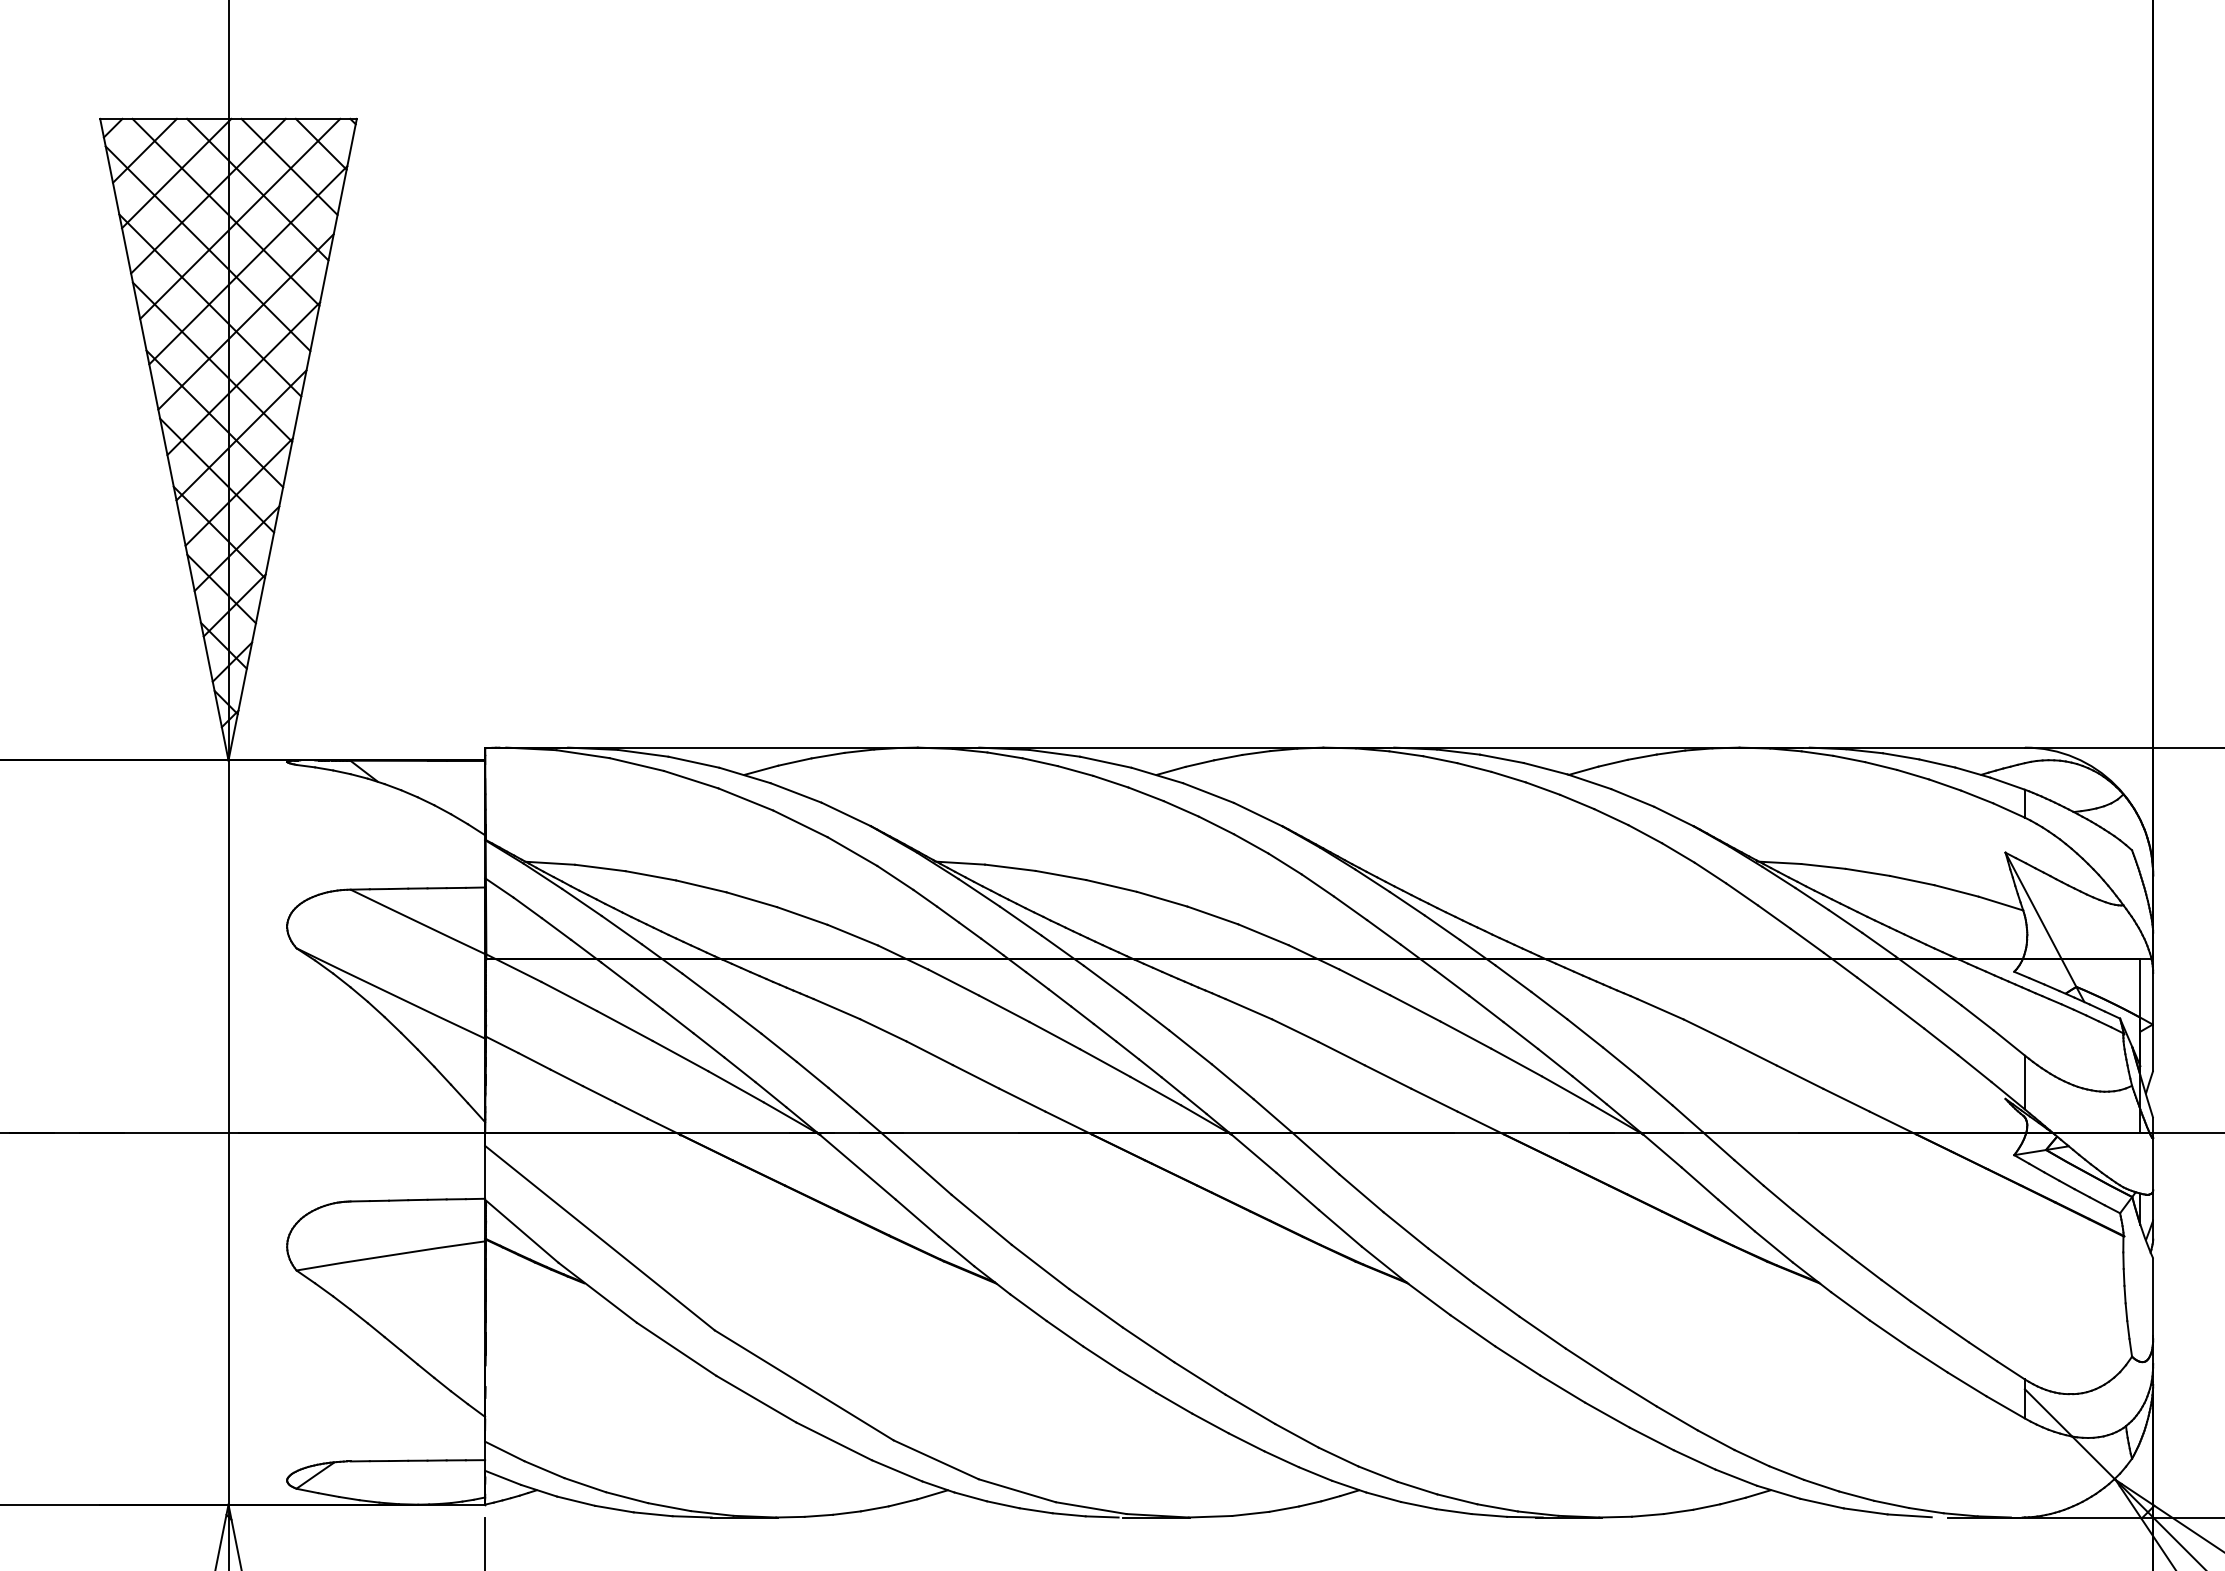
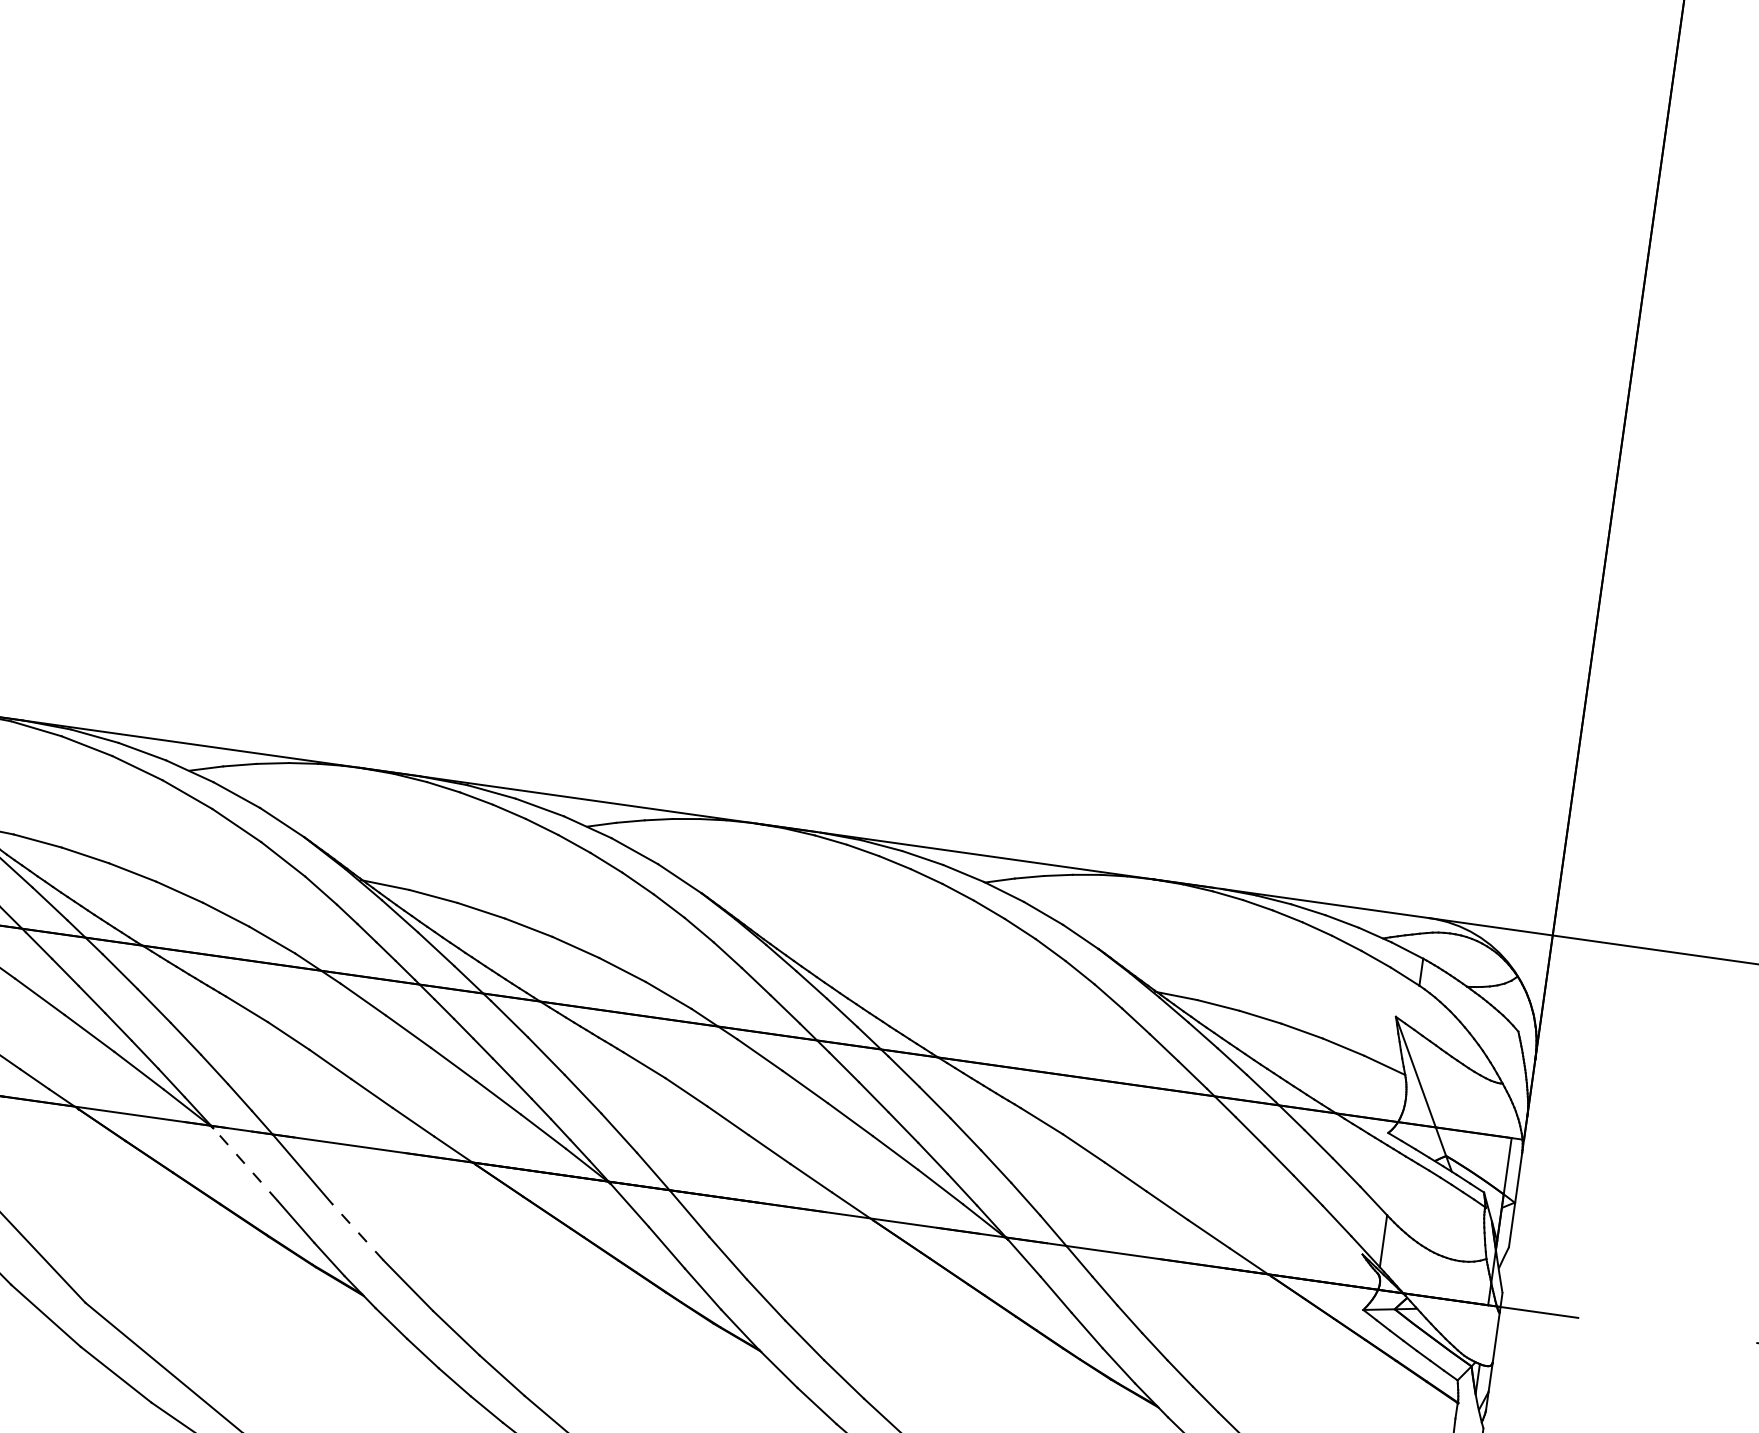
line: (857, 1166) -> (245, 1163), solid -> dashed
line: (981, 1219) -> (357, 1231), solid -> dashed

